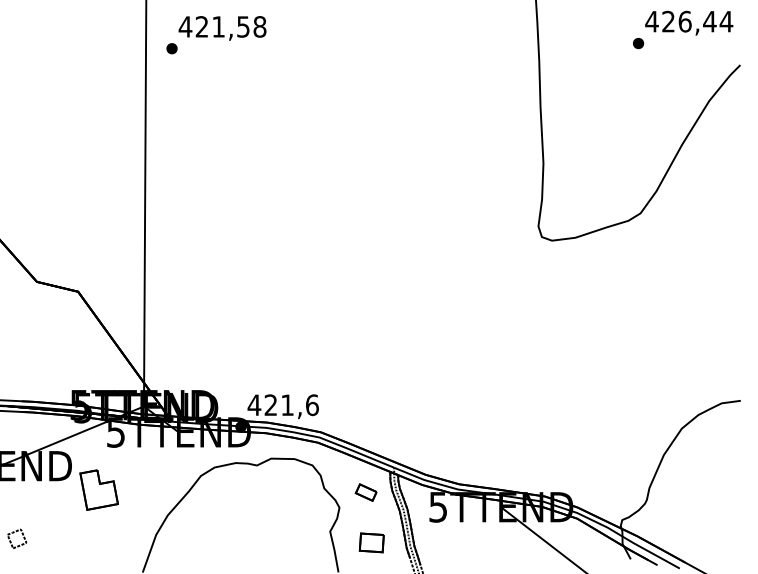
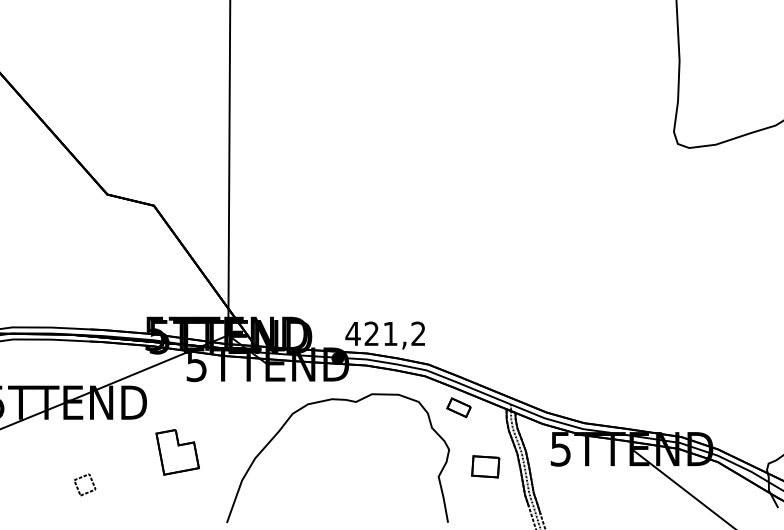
text: (312, 405) -> (418, 334), 421,6 -> 421,2
part: (98, 489) -> (176, 451), moved
part: (365, 492) -> (458, 407), moved
part: (371, 542) -> (485, 466), moved

